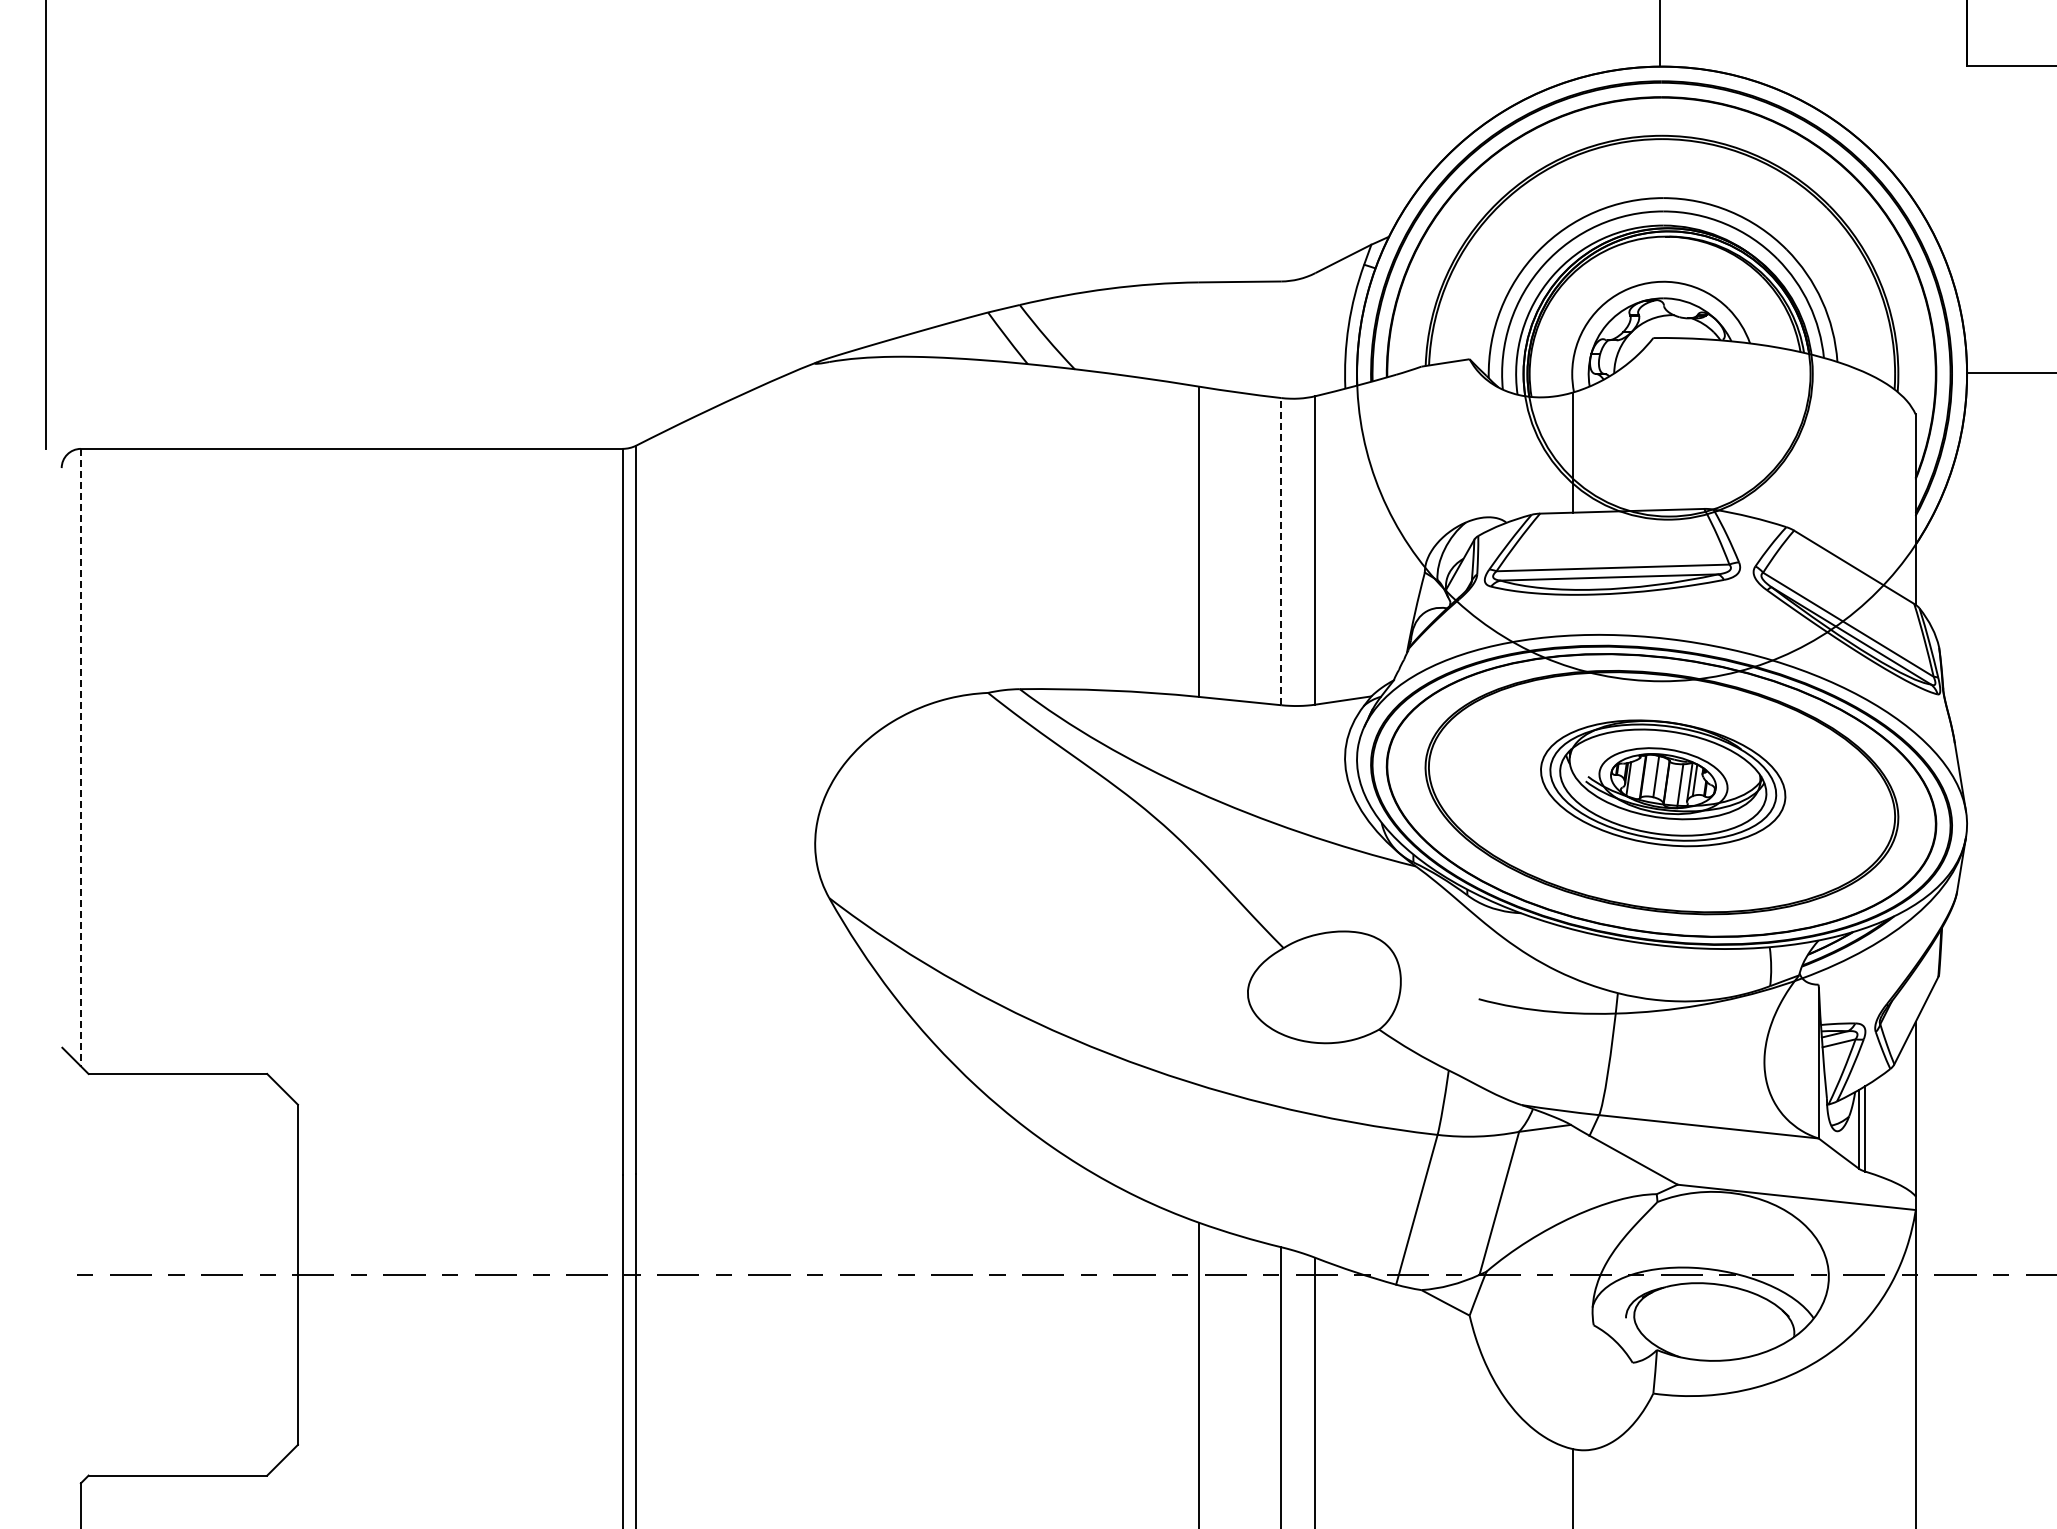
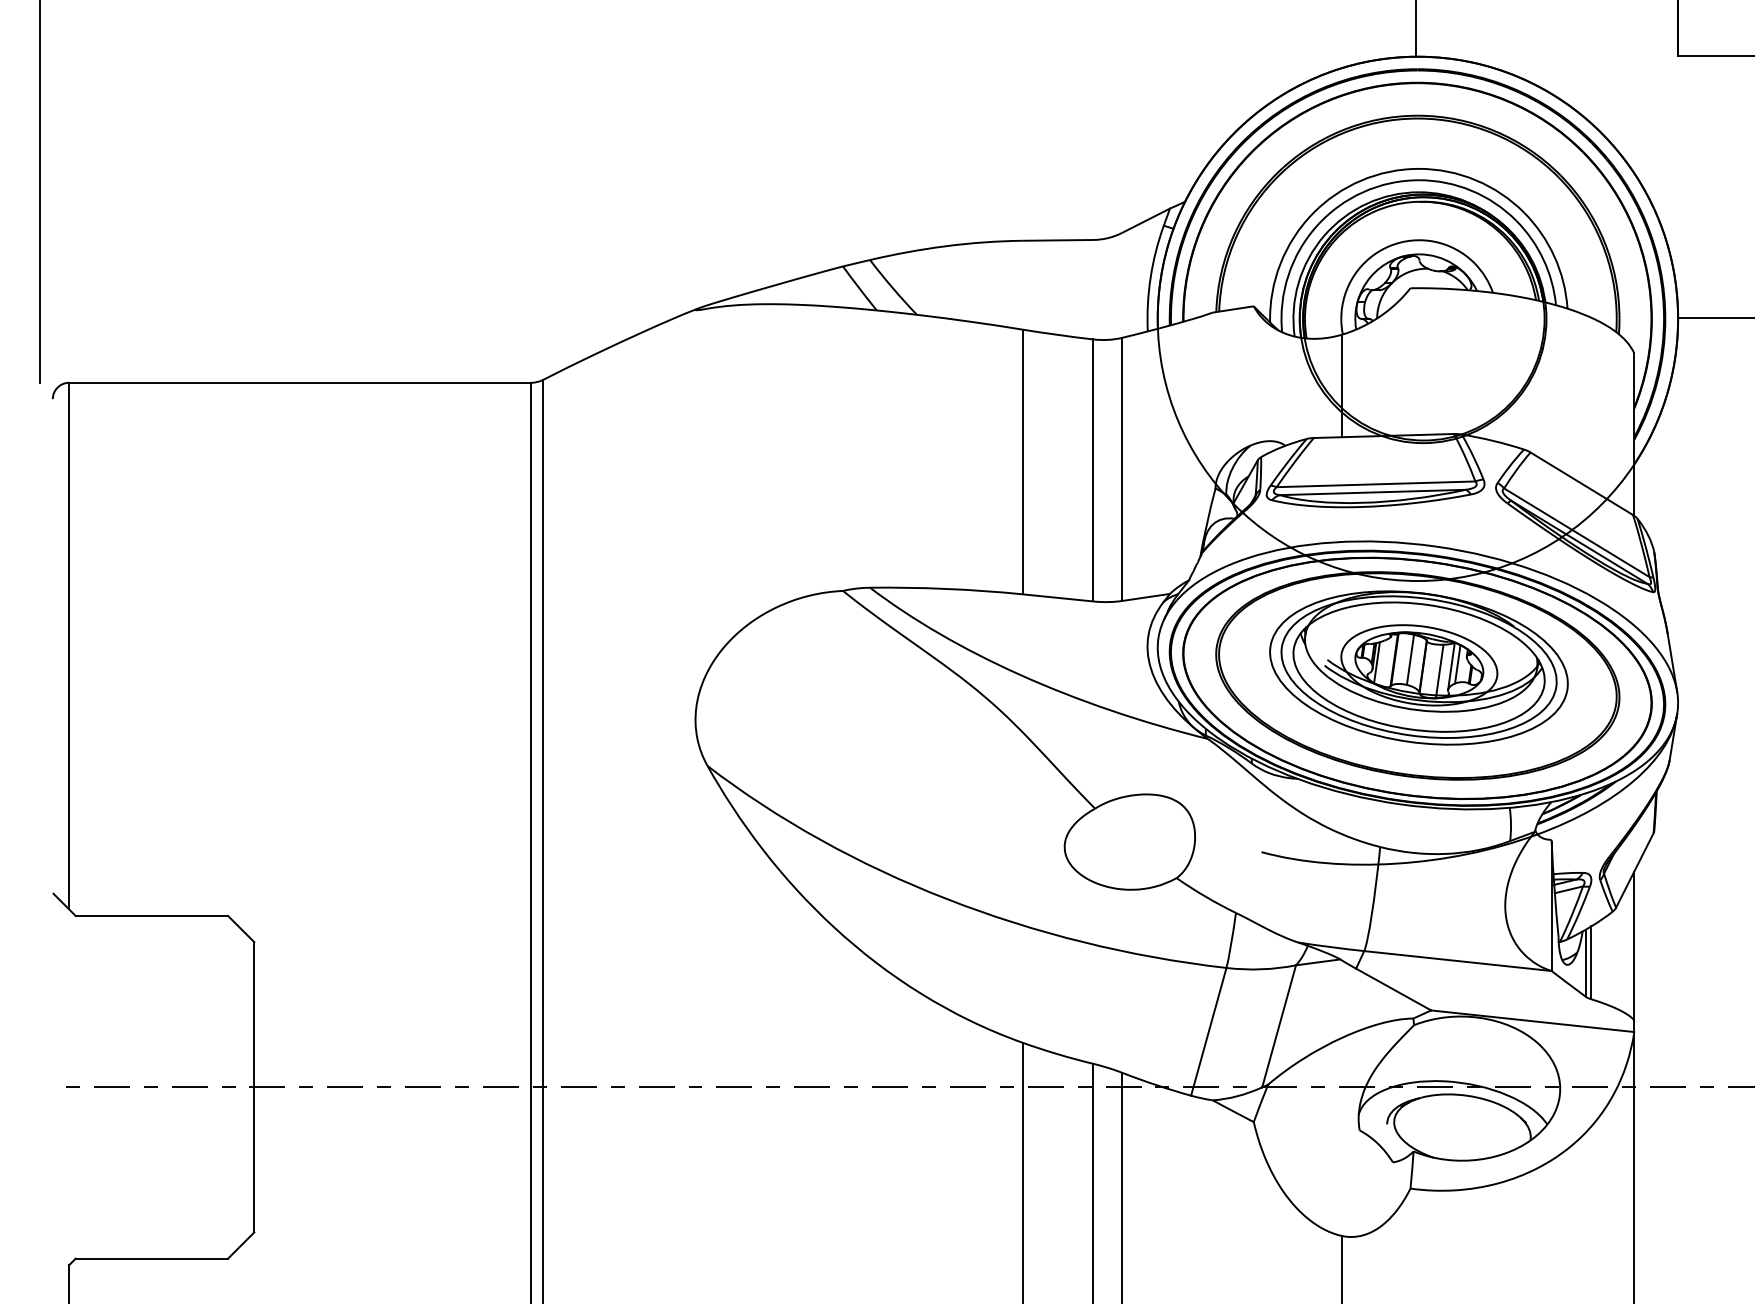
line: (1281, 551) -> (1093, 470), dashed -> solid
line: (80, 757) -> (68, 646), dashed -> solid
part: (1662, 783) -> (1418, 668), size x1.43

